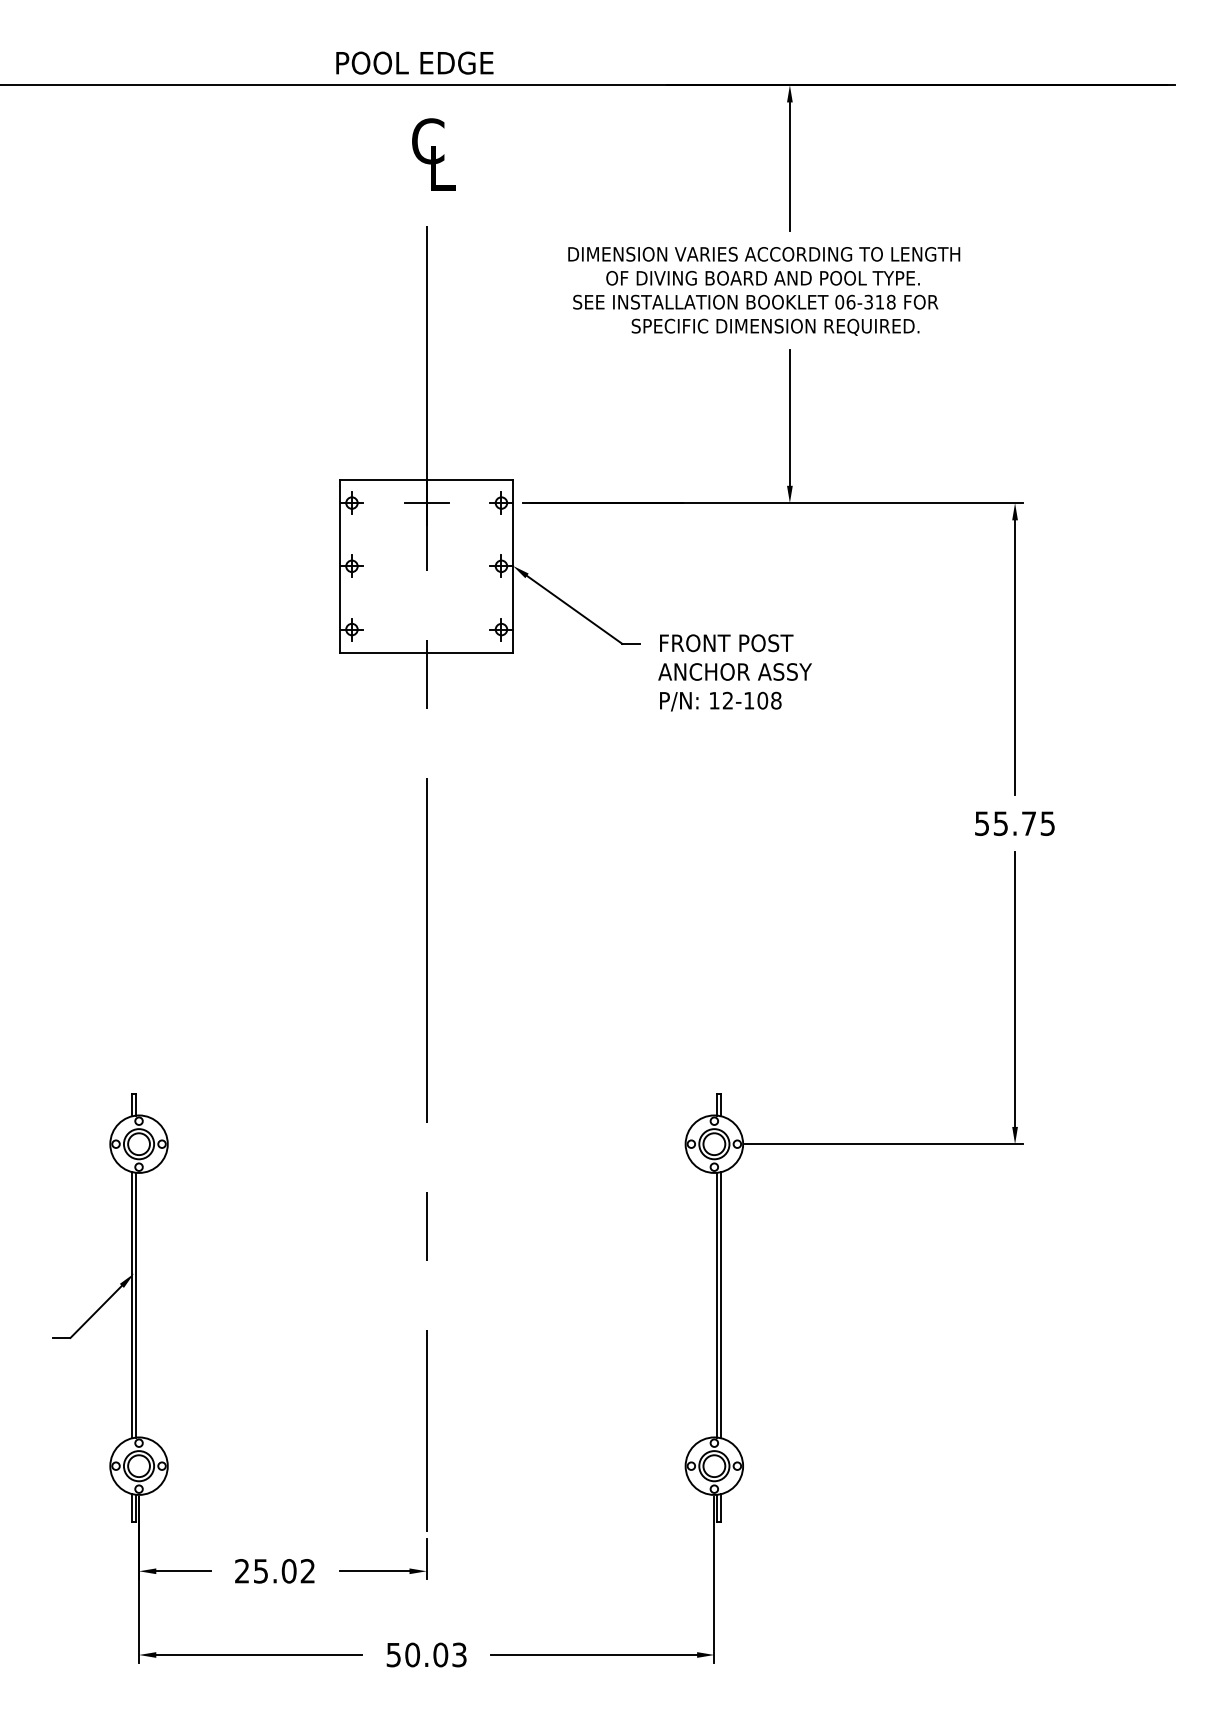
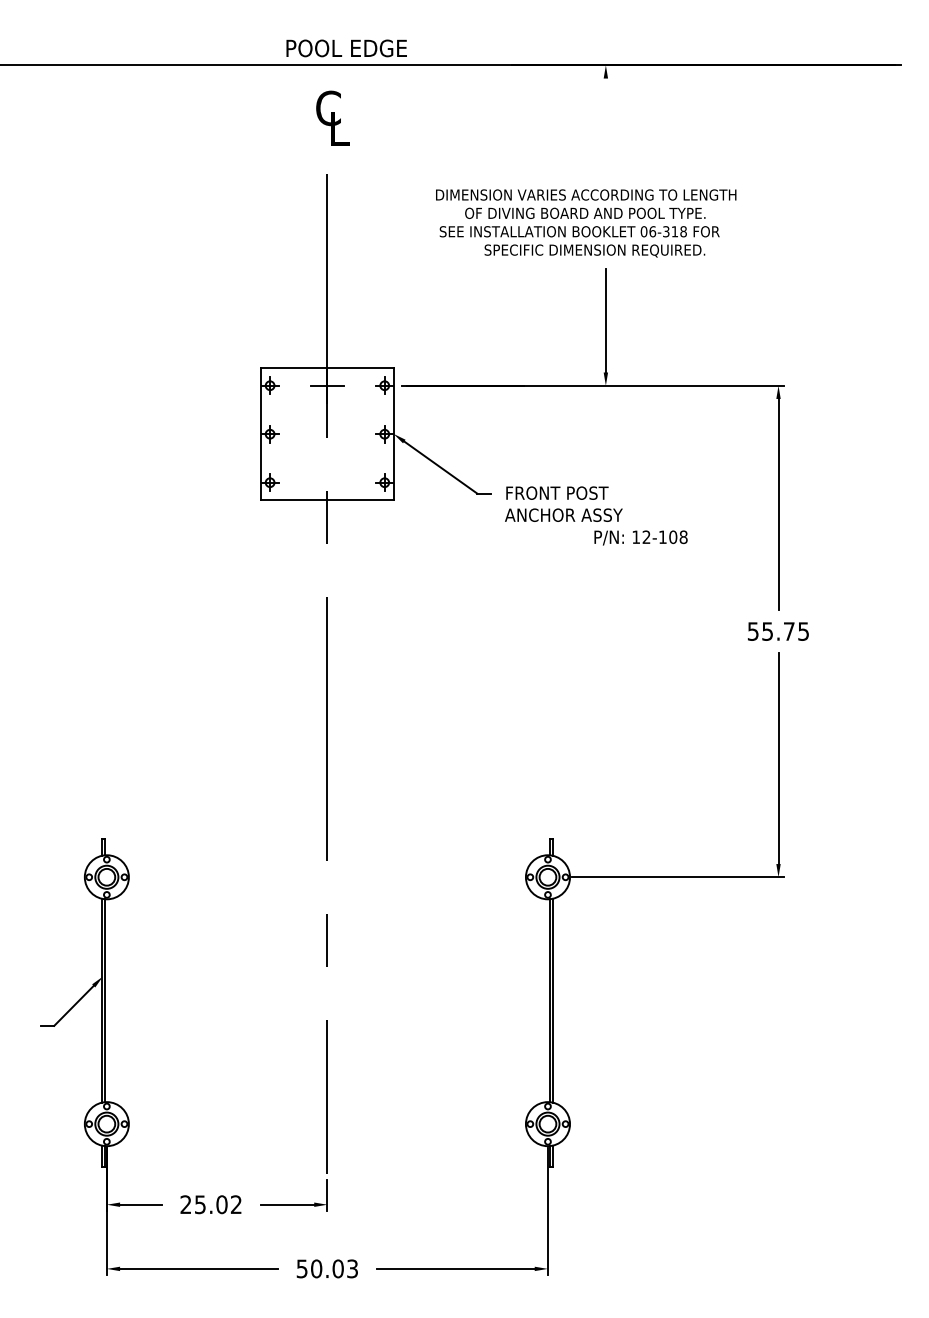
text: (414, 62) -> (346, 47), moved
line: (789, 166) -> (605, 127), removed
text: (720, 701) -> (640, 537), moved

